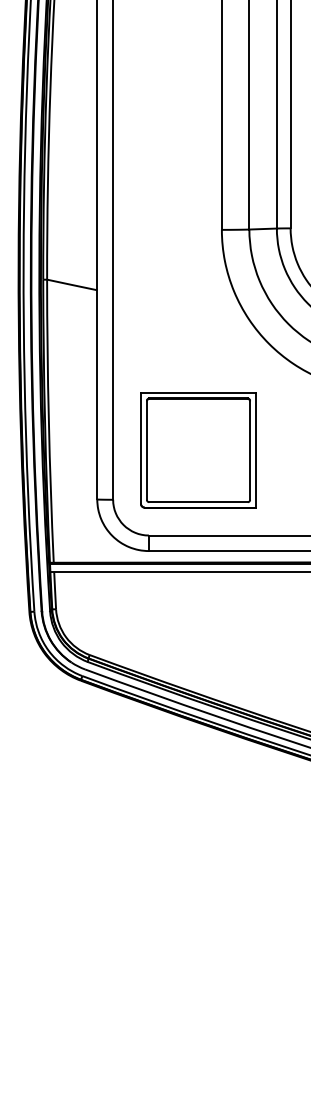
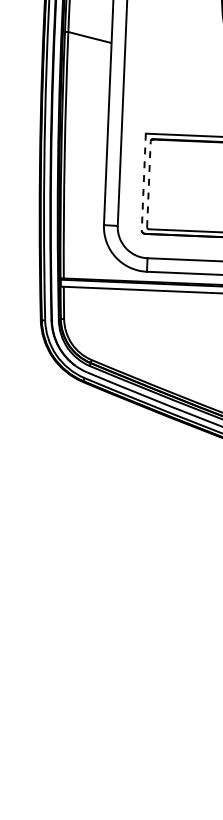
line: (140, 448) -> (143, 182), solid -> dashed
line: (146, 450) -> (148, 184), solid -> dashed

